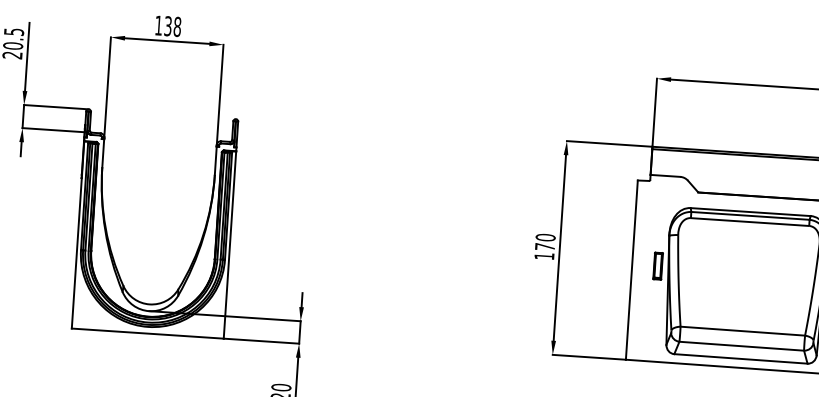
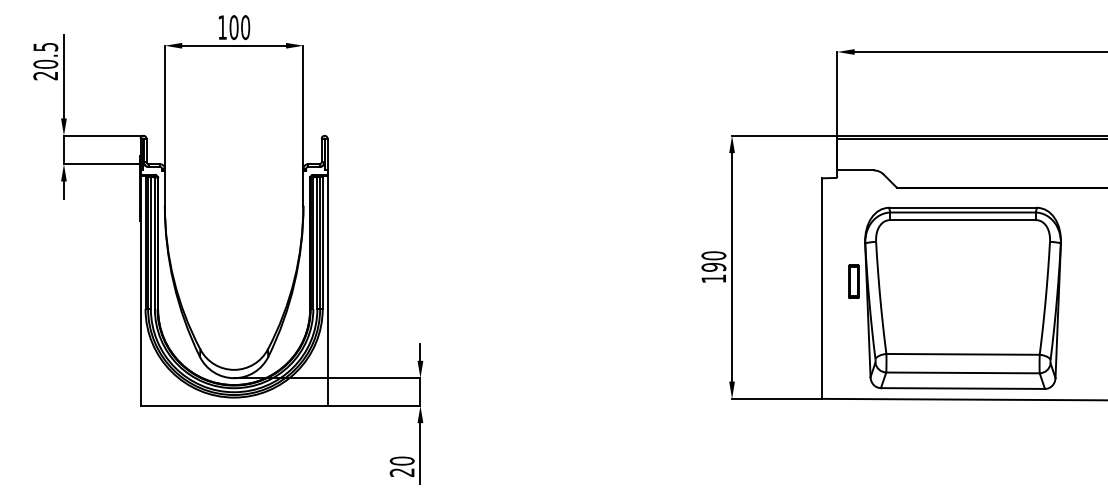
text: (172, 26) -> (239, 27), 138 -> 100
text: (544, 246) -> (713, 266), 170 -> 190

